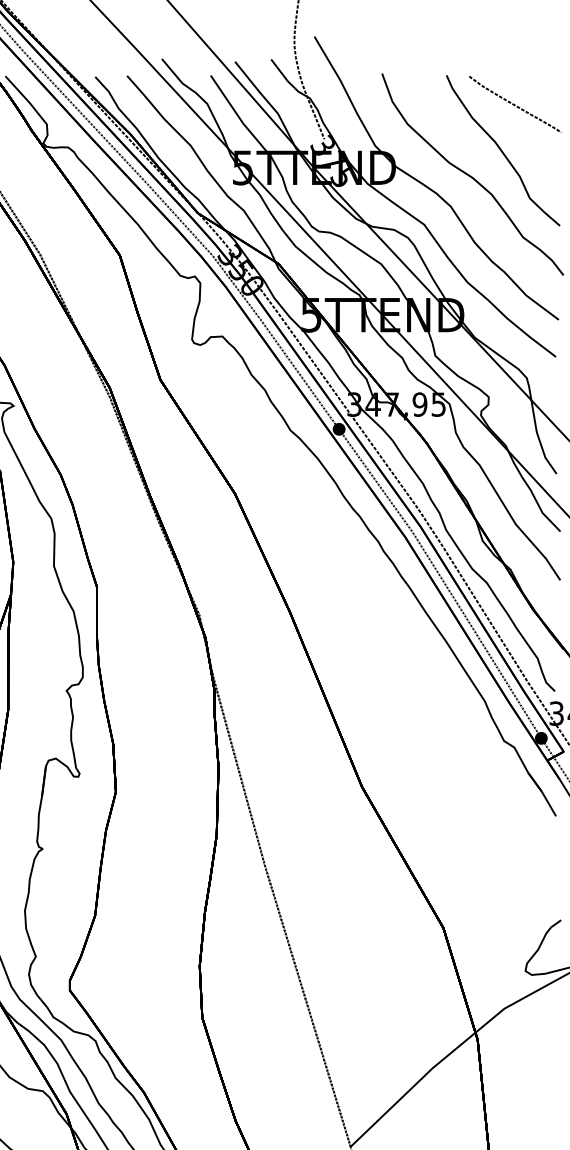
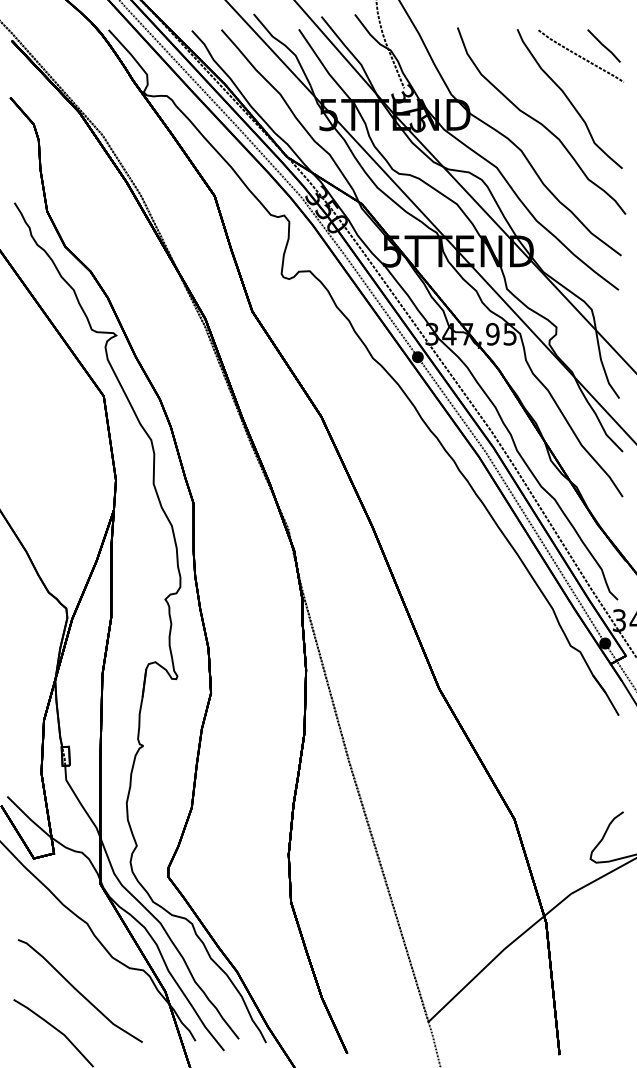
line: (539, 92) -> (603, 45), added

